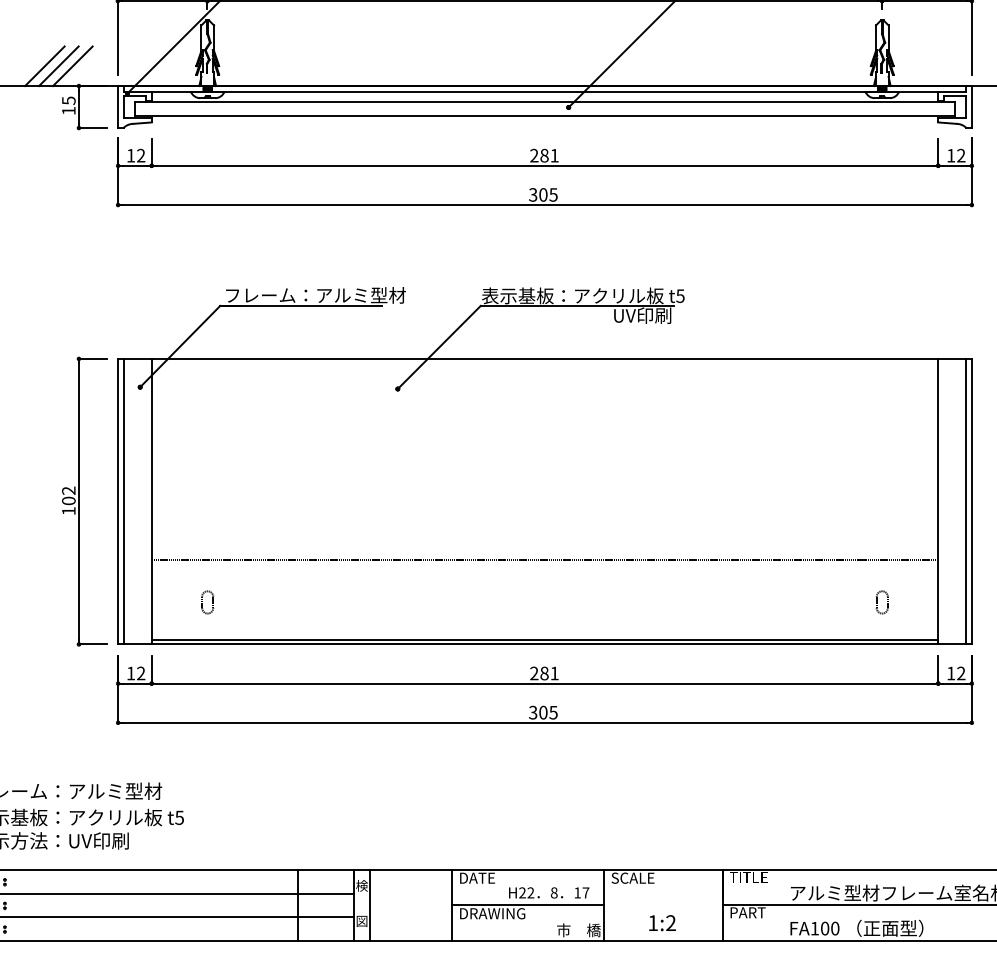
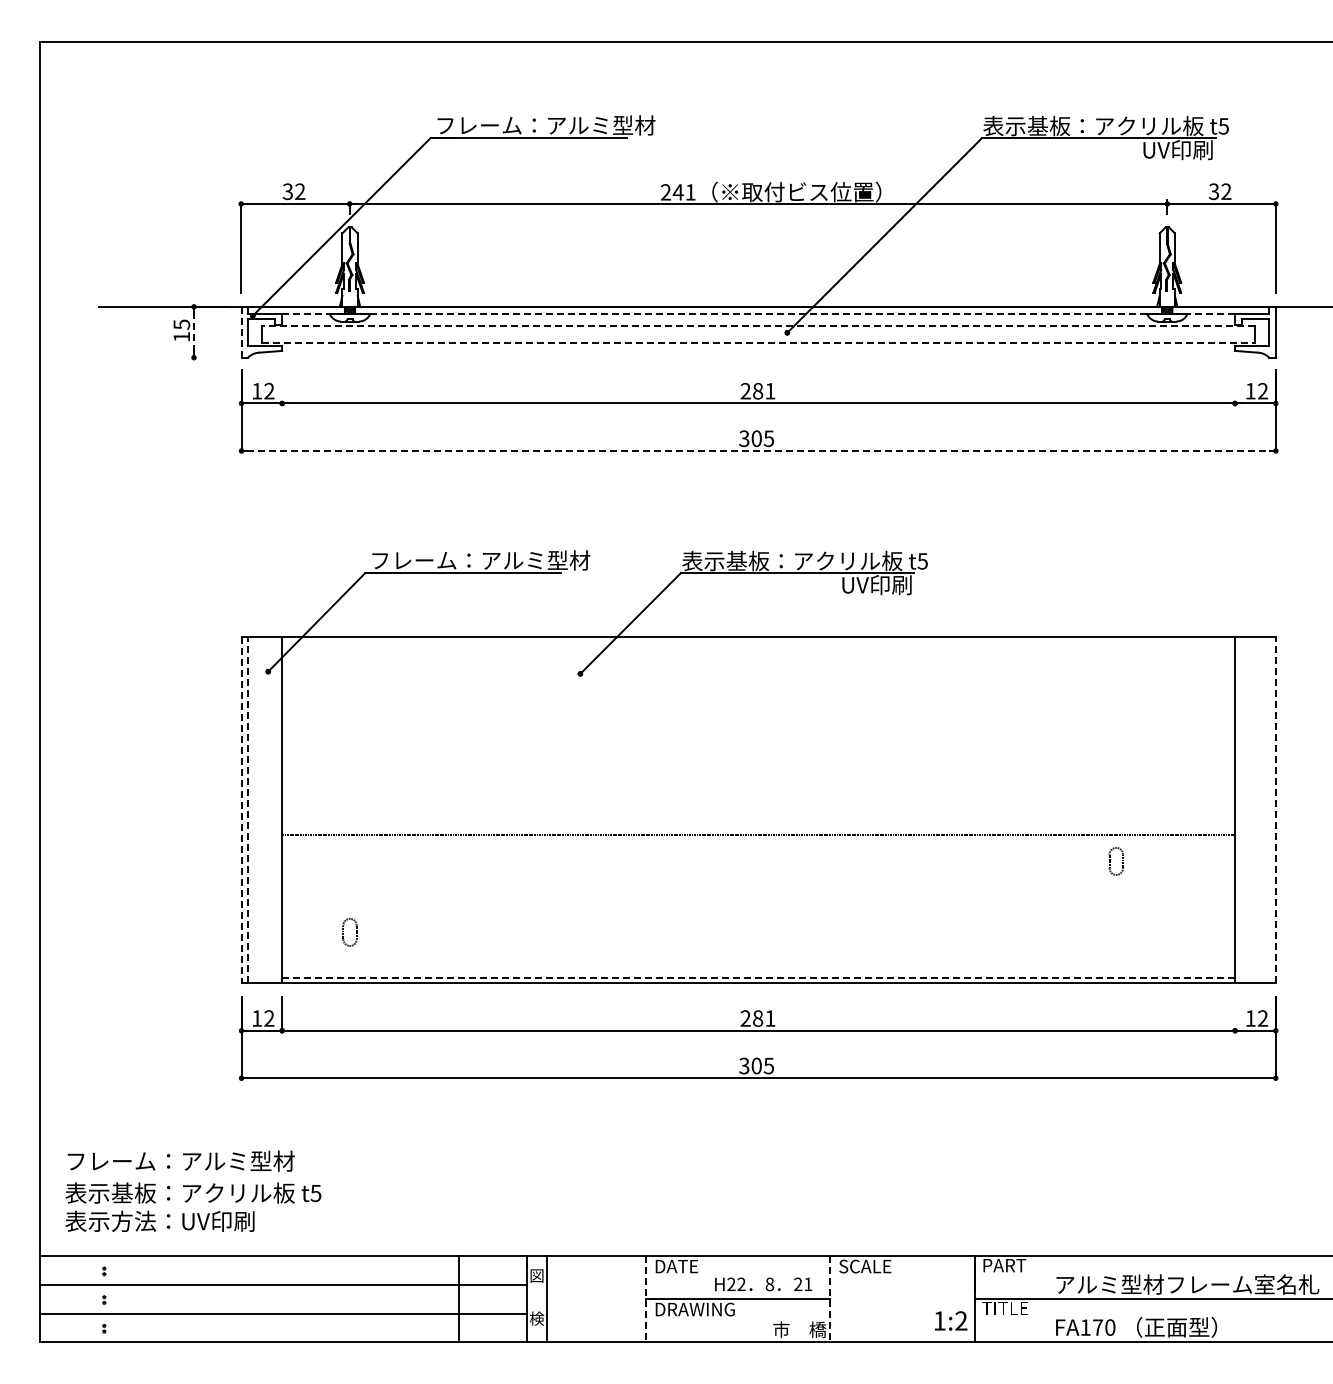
line: (44, 65) -> (152, 282), removed
line: (58, 65) -> (169, 282), removed
line: (72, 65) -> (186, 282), removed
line: (545, 91) -> (759, 313), solid -> dashed
line: (544, 102) -> (758, 326), solid -> dashed
line: (118, 106) -> (241, 331), solid -> dashed
line: (79, 107) -> (194, 332), solid -> dashed
line: (544, 116) -> (758, 343), solid -> dashed
line: (92, 127) -> (210, 357), removed
line: (151, 152) -> (282, 387), removed
line: (938, 152) -> (1235, 387), removed
line: (544, 204) -> (758, 450), solid -> dashed
part: (84, 500) -> (200, 809), removed
line: (118, 501) -> (241, 810), solid -> dashed
line: (123, 501) -> (248, 810), solid -> dashed
line: (966, 501) -> (1269, 810), removed
line: (971, 501) -> (1275, 810), solid -> dashed
line: (544, 560) -> (758, 834), moved
part: (881, 602) -> (1115, 861), moved
line: (545, 640) -> (759, 978), solid -> dashed
line: (938, 669) -> (1235, 1013), removed
text: (747, 877) -> (1004, 1265), TITLE -> PART
text: (362, 885) -> (537, 1275), 検 -> 図
text: (582, 892) -> (803, 1283), 17 -> 21
line: (451, 905) -> (645, 1299), solid -> dashed
line: (604, 905) -> (830, 1299), solid -> dashed
text: (747, 912) -> (1004, 1308), PART -> TITLE
text: (361, 921) -> (536, 1318), 図 -> 検
text: (662, 922) -> (951, 1320), moved
text: (825, 928) -> (1098, 1327), FA100 -> FA170

